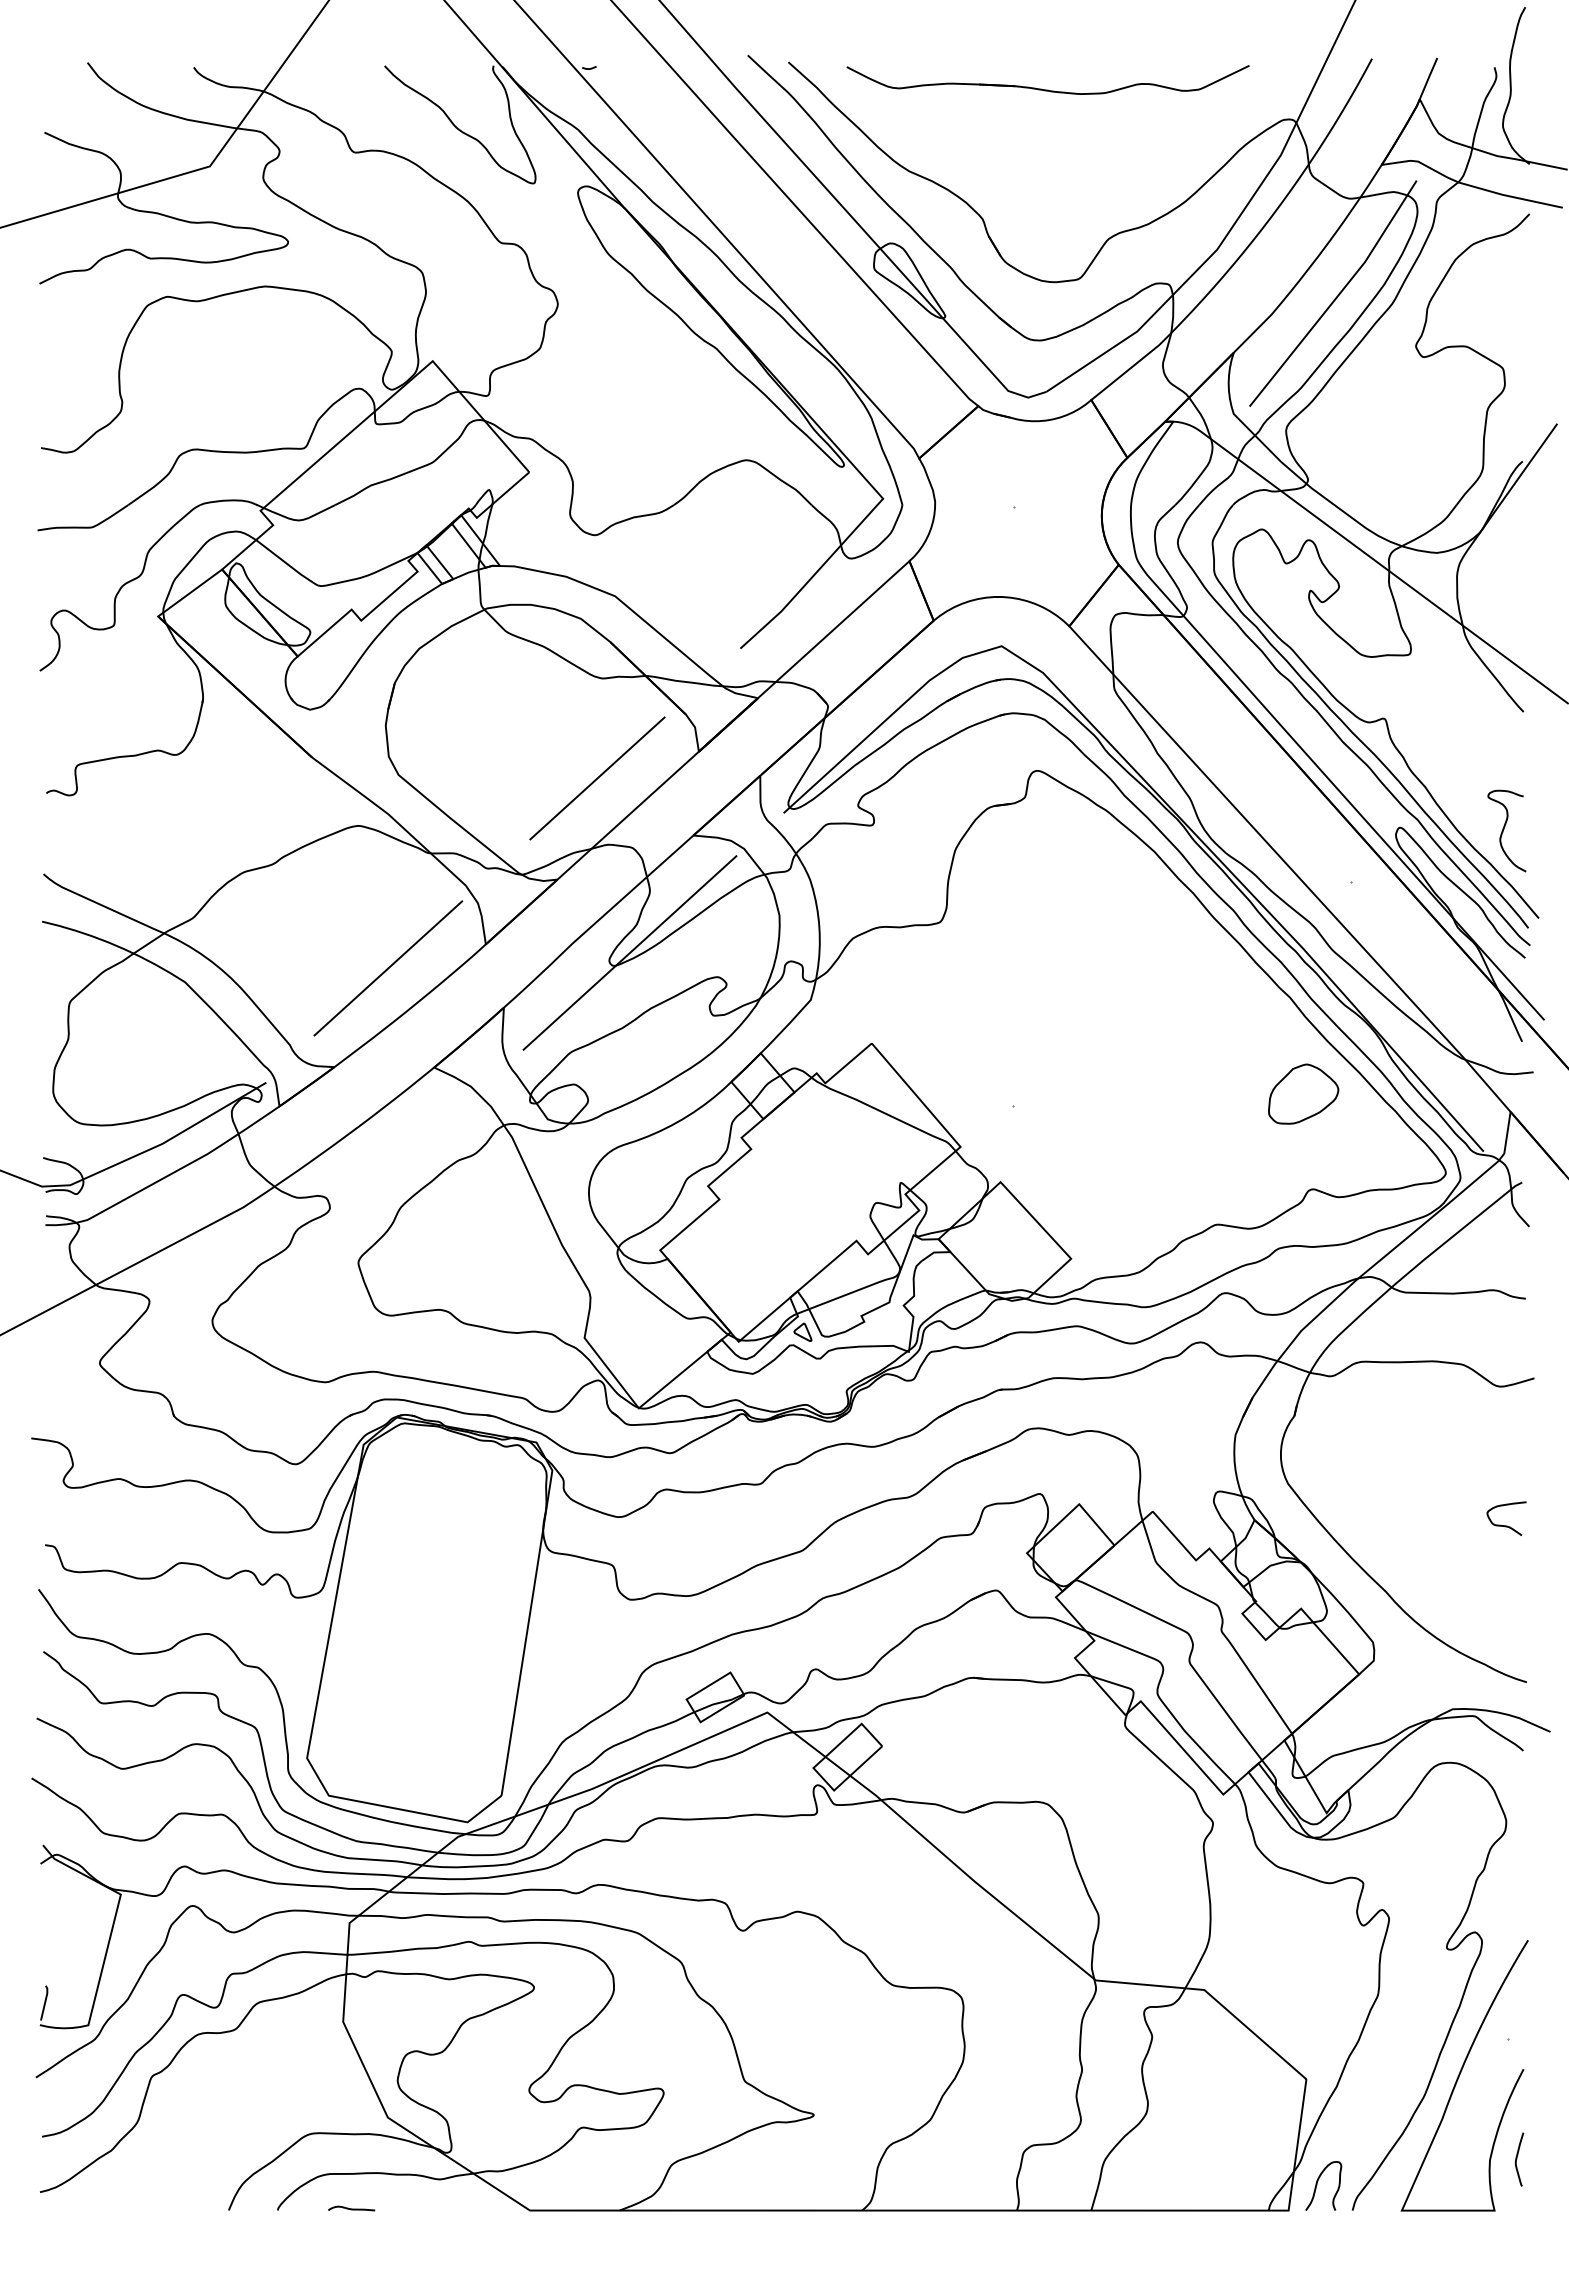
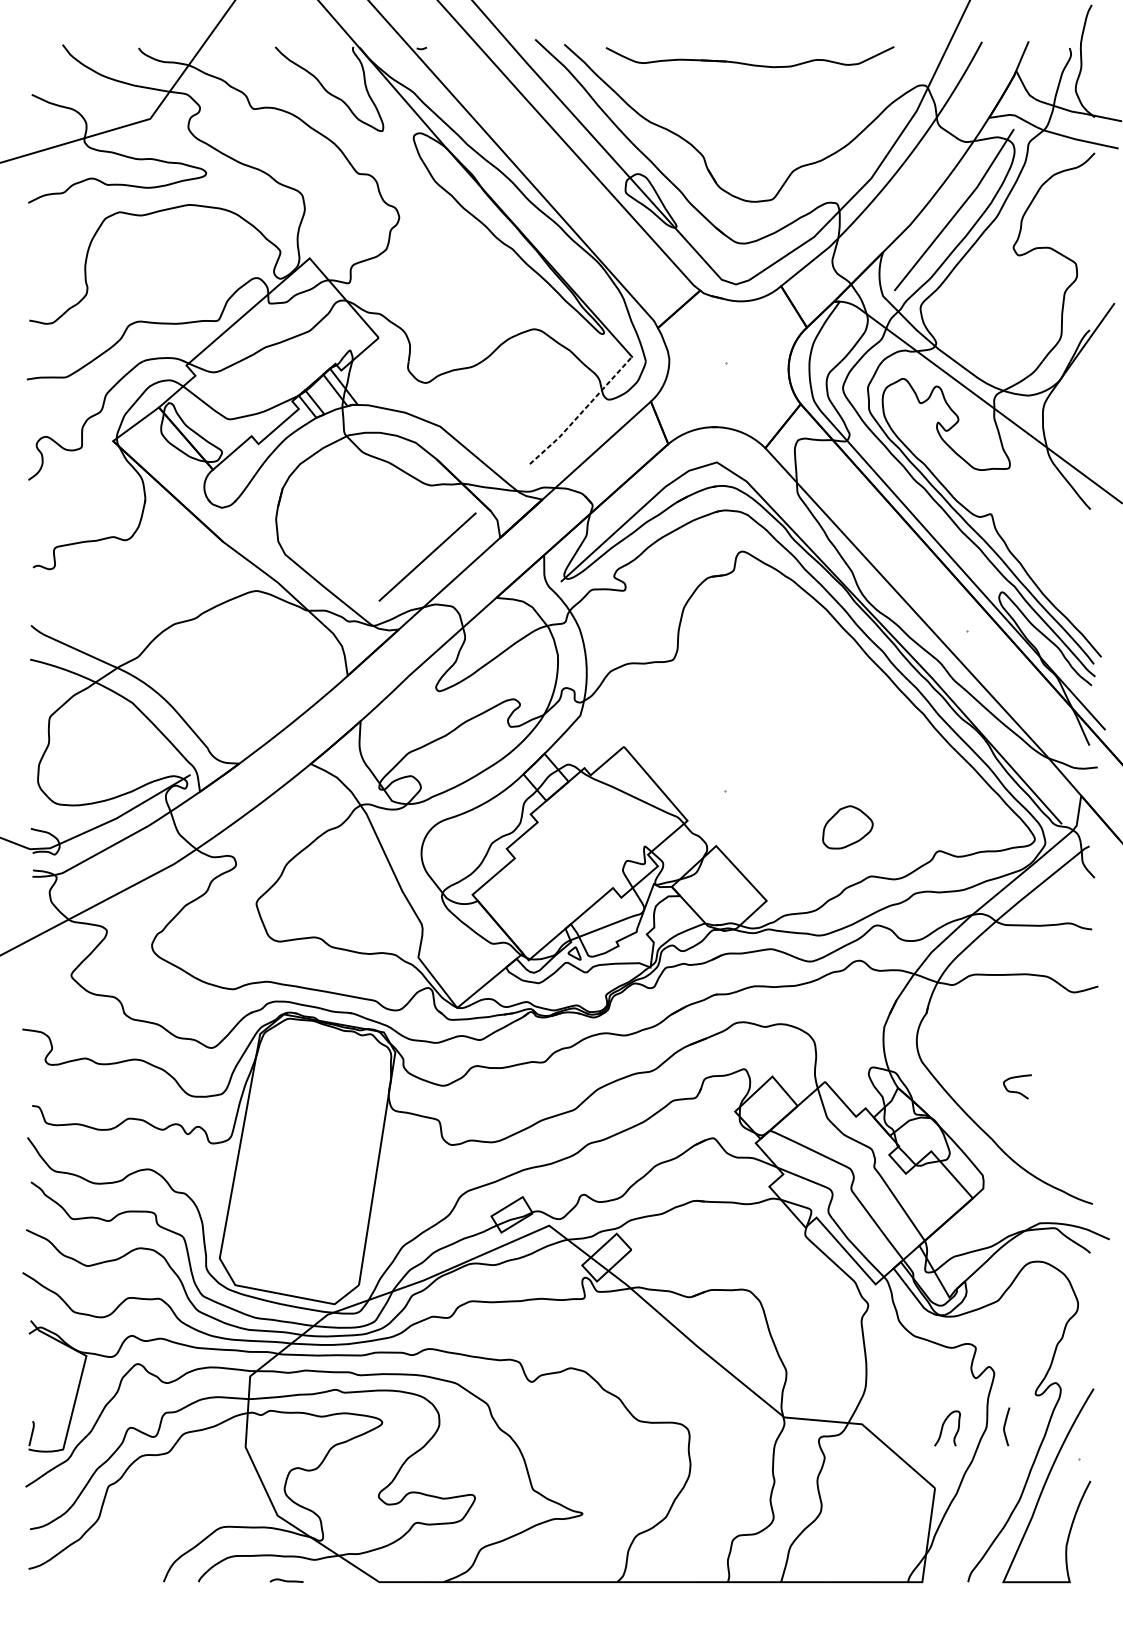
line: (813, 575) -> (582, 411), solid -> dashed
curve: (1504, 829) -> (1076, 593), removed
line: (629, 952) -> (450, 681), removed
line: (388, 968) -> (278, 693), removed
part: (1303, 1093) -> (847, 826), moved
curve: (1506, 1525) -> (1017, 1091), moved
curve: (1517, 2159) -> (1005, 1426), moved
curve: (1317, 2185) -> (943, 1428), moved
curve: (351, 2208) -> (286, 1580), moved

